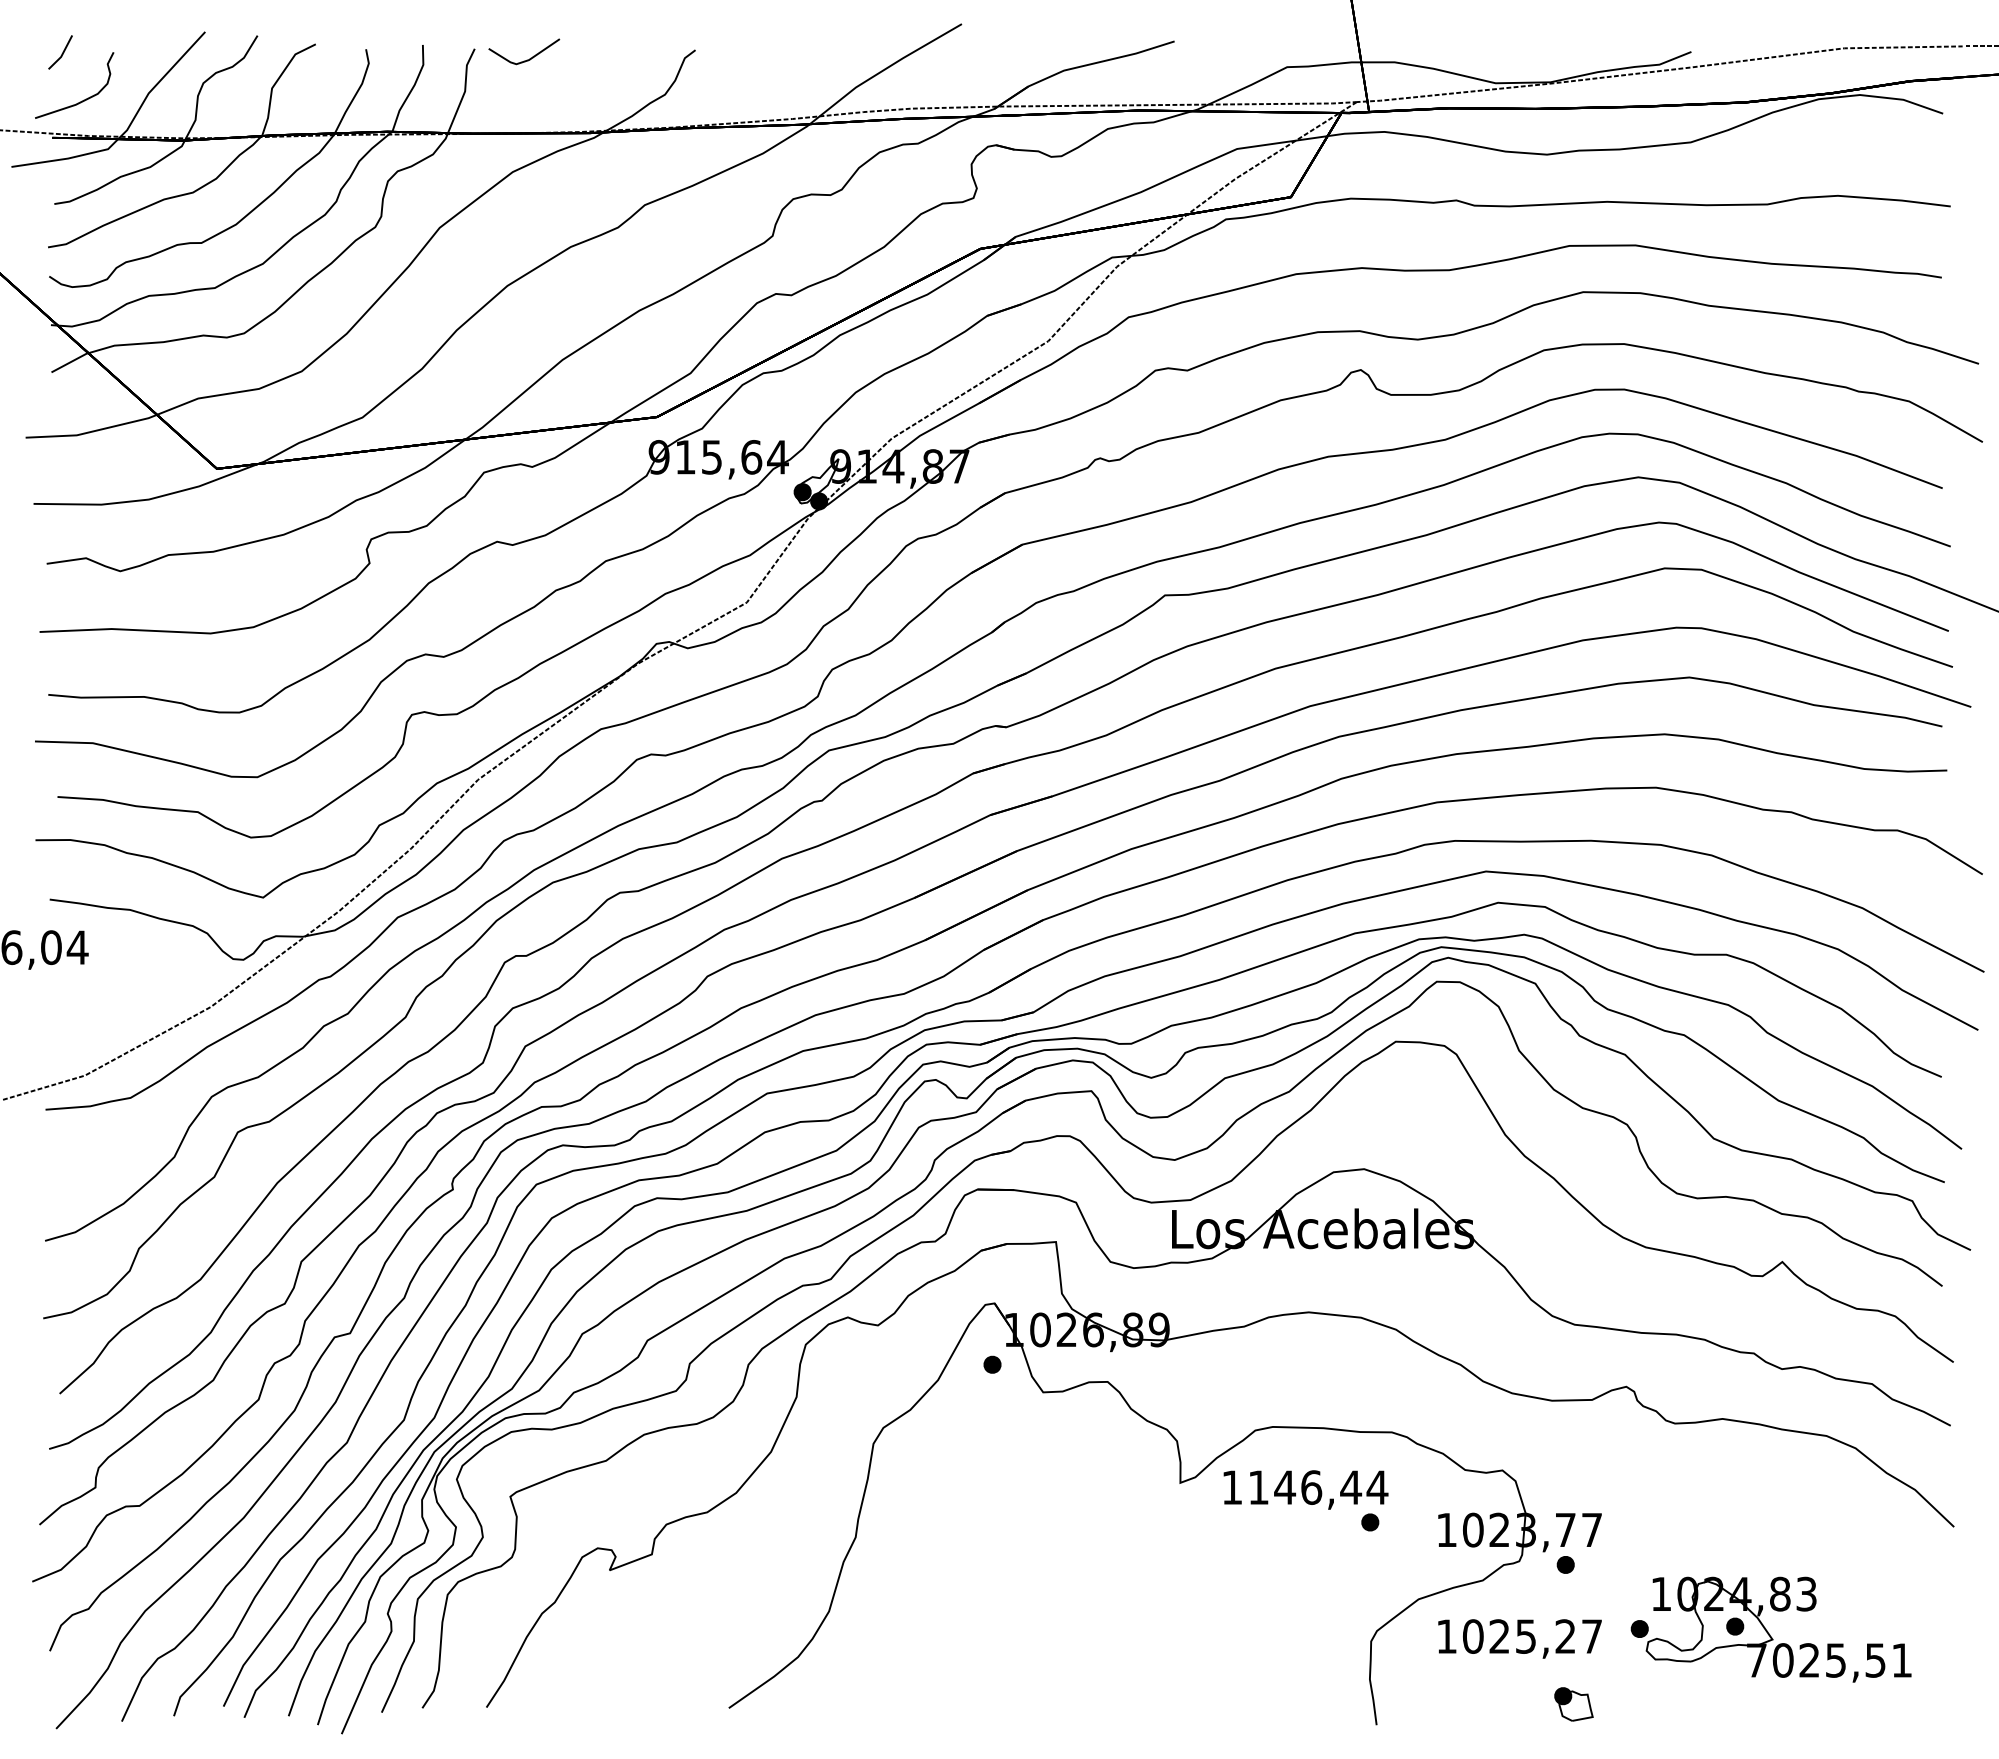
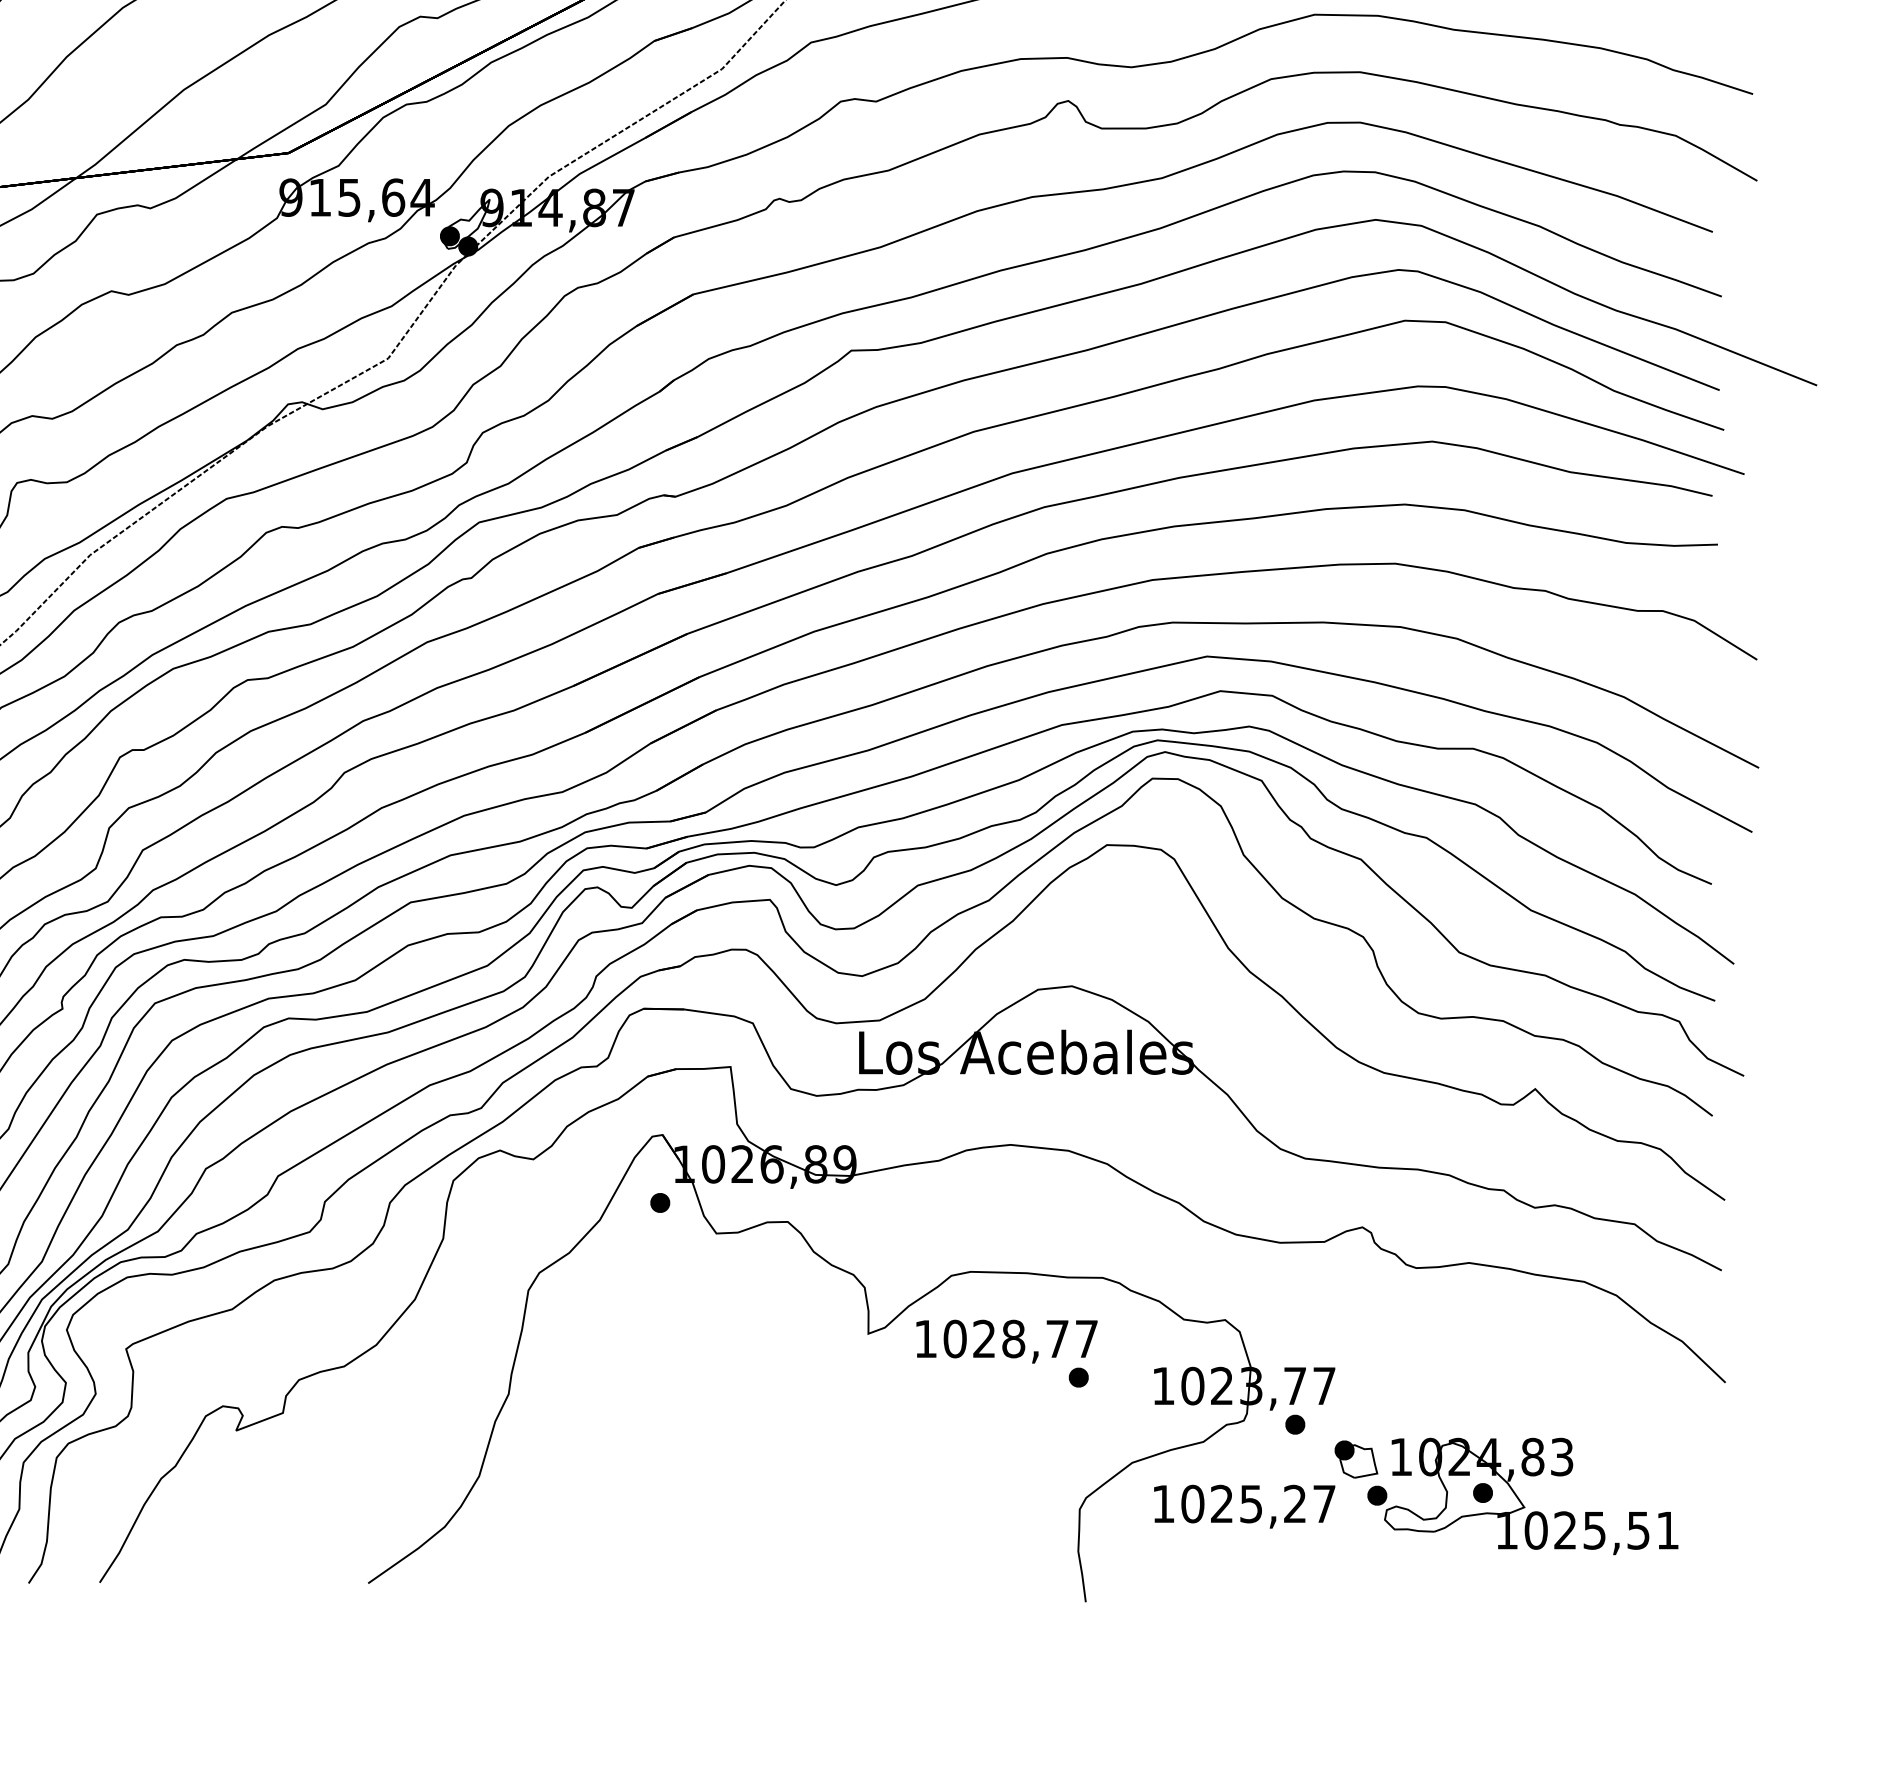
text: (1318, 1487) -> (1021, 1338), 1146,44 -> 1028,77
text: (1756, 1660) -> (1506, 1530), 7025,51 -> 1025,51
part: (1573, 1704) -> (1355, 1459), moved

